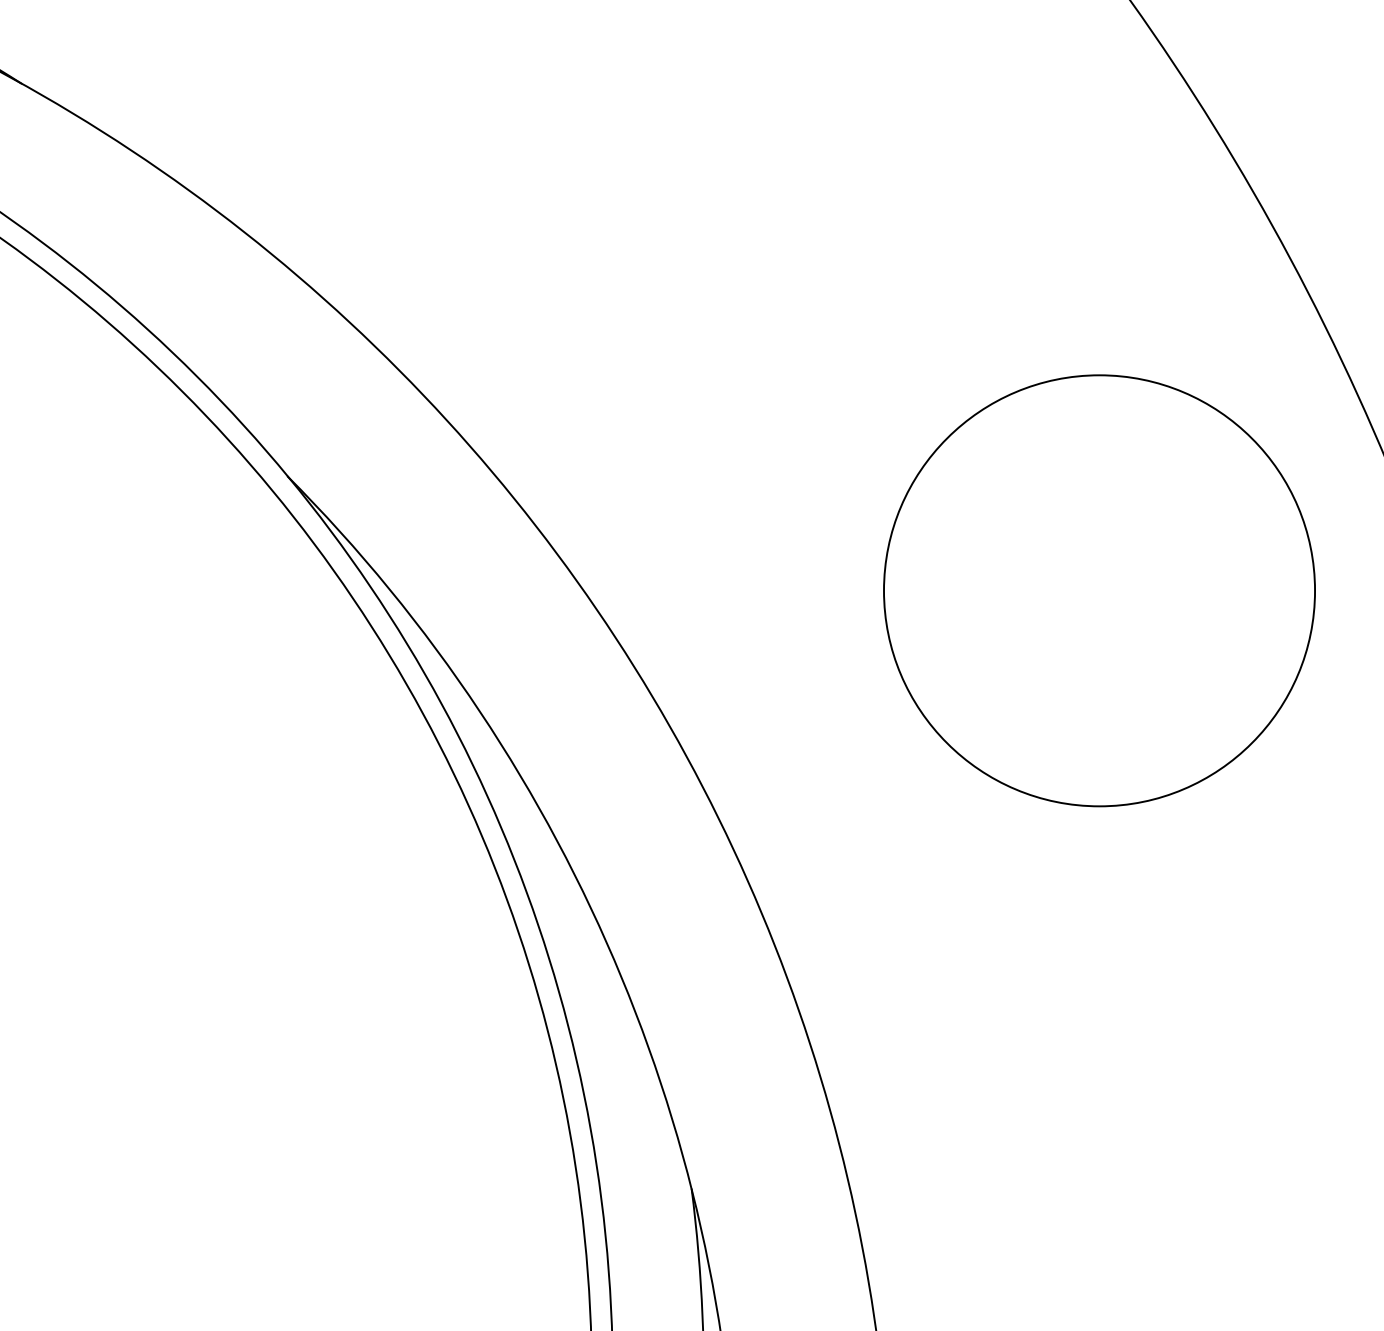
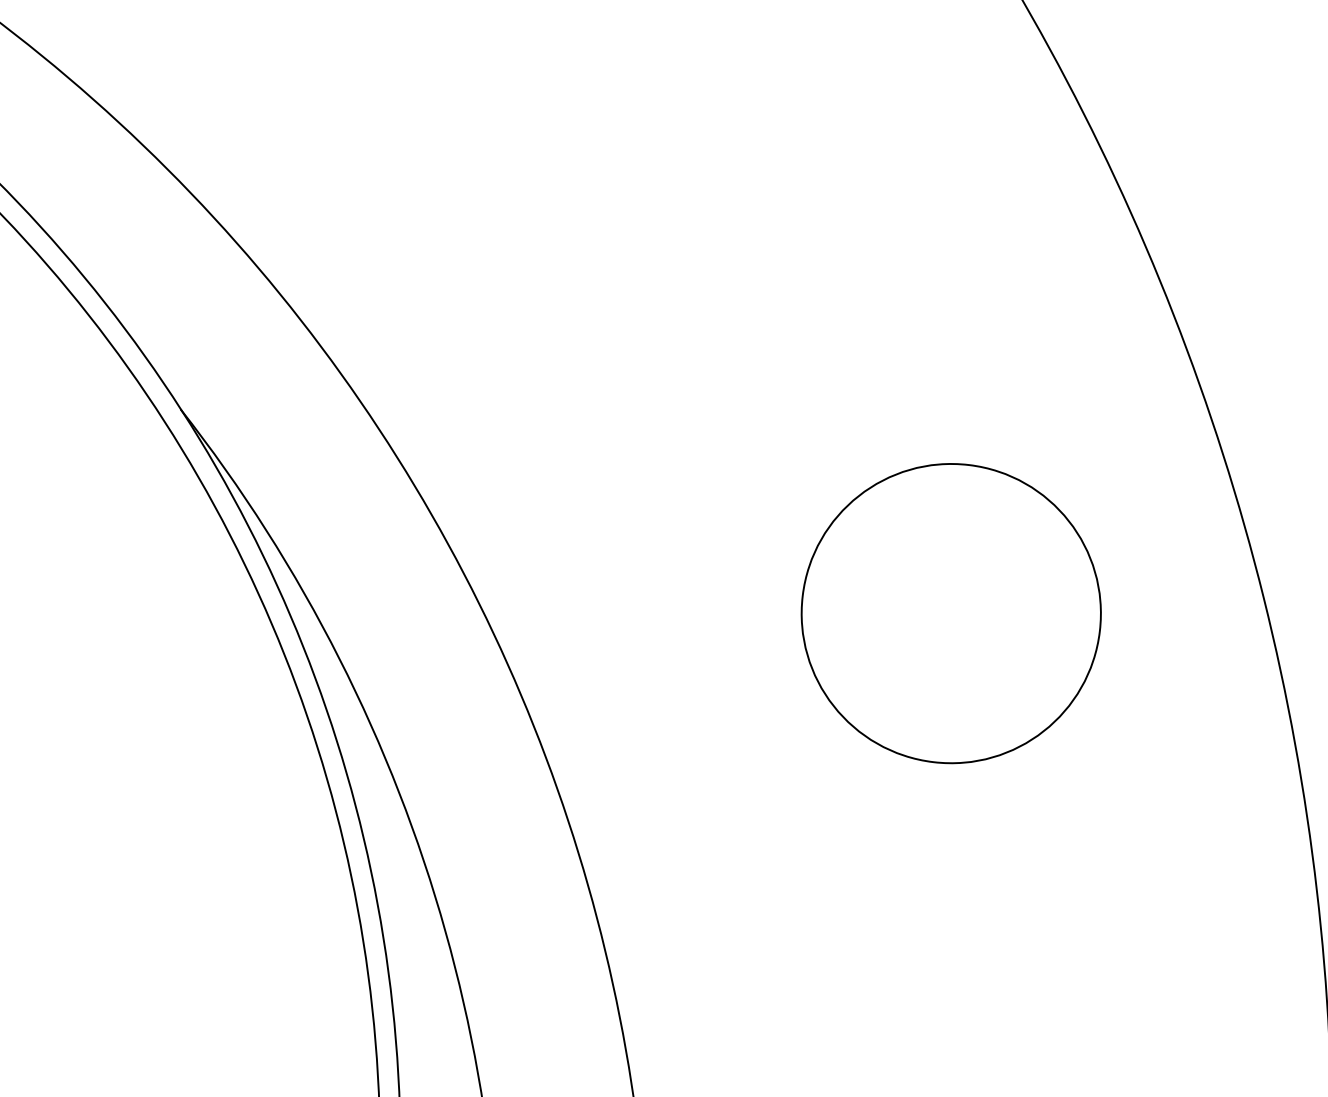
circle: (1099, 590) -> (951, 613), size x0.71

